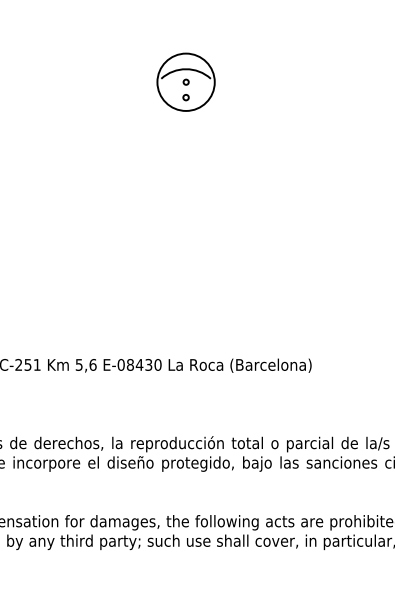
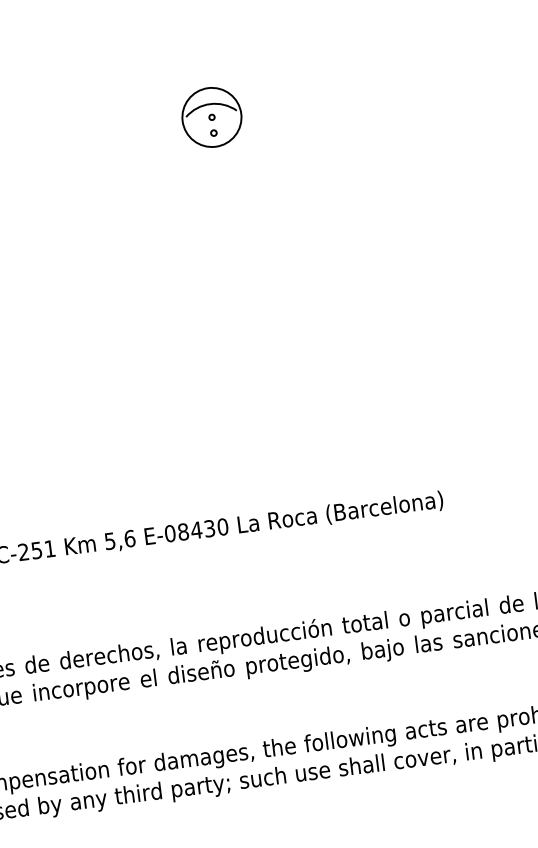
part: (185, 82) -> (211, 117), size x0.71

